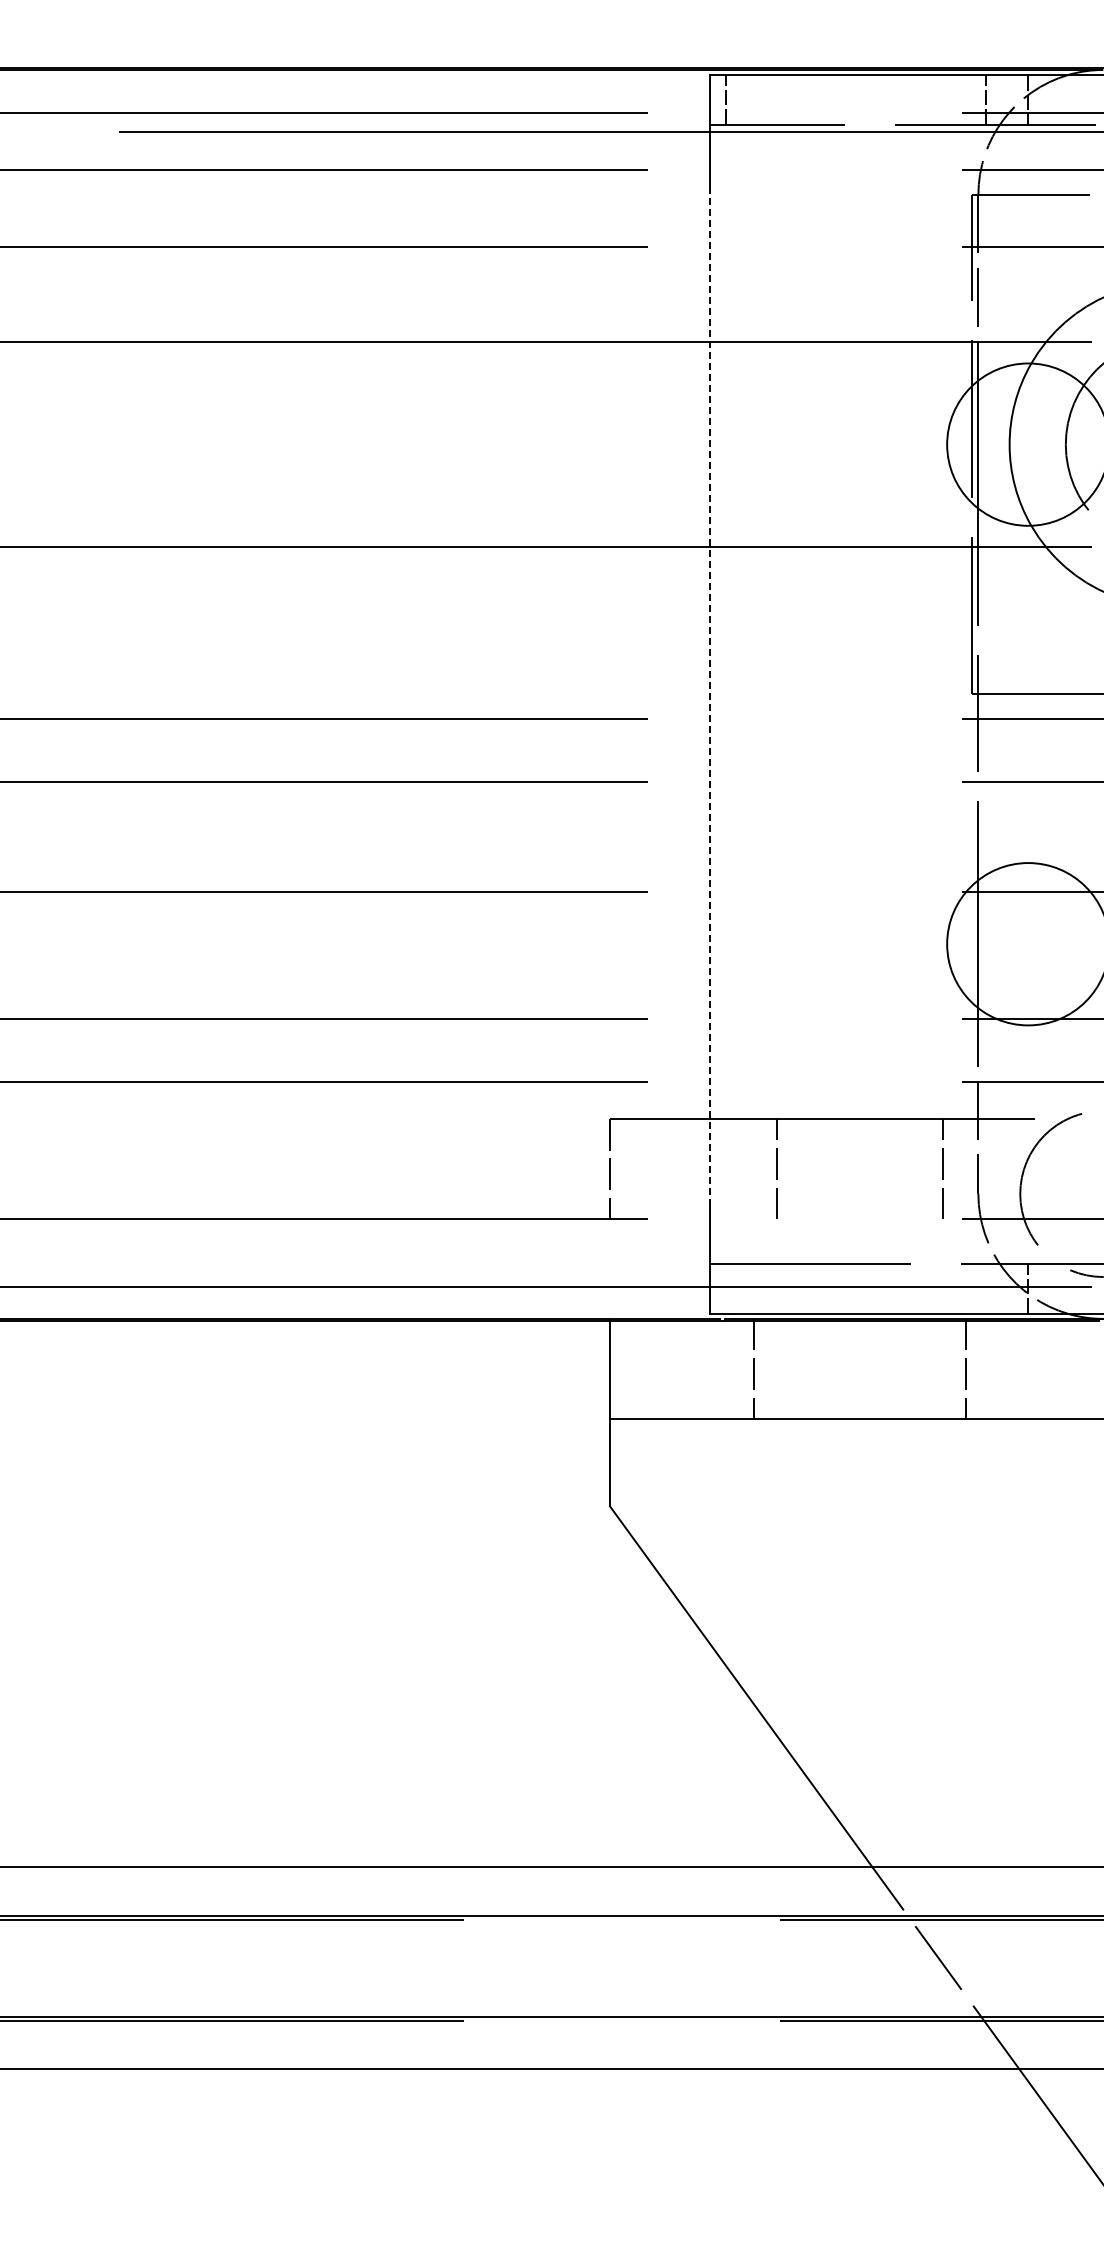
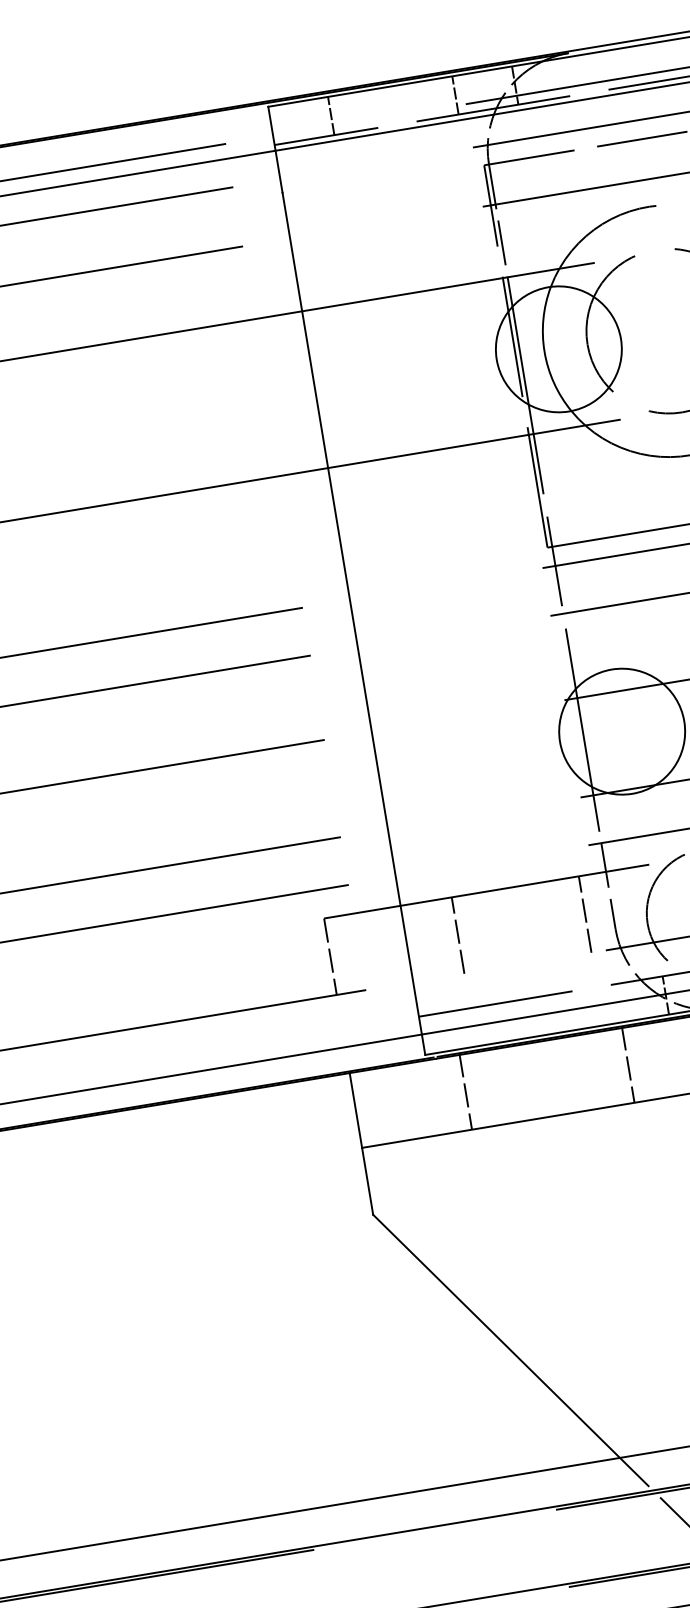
line: (725, 99) -> (330, 115), moved
line: (986, 99) -> (455, 95), moved
line: (709, 694) -> (346, 580), dashed -> solid

